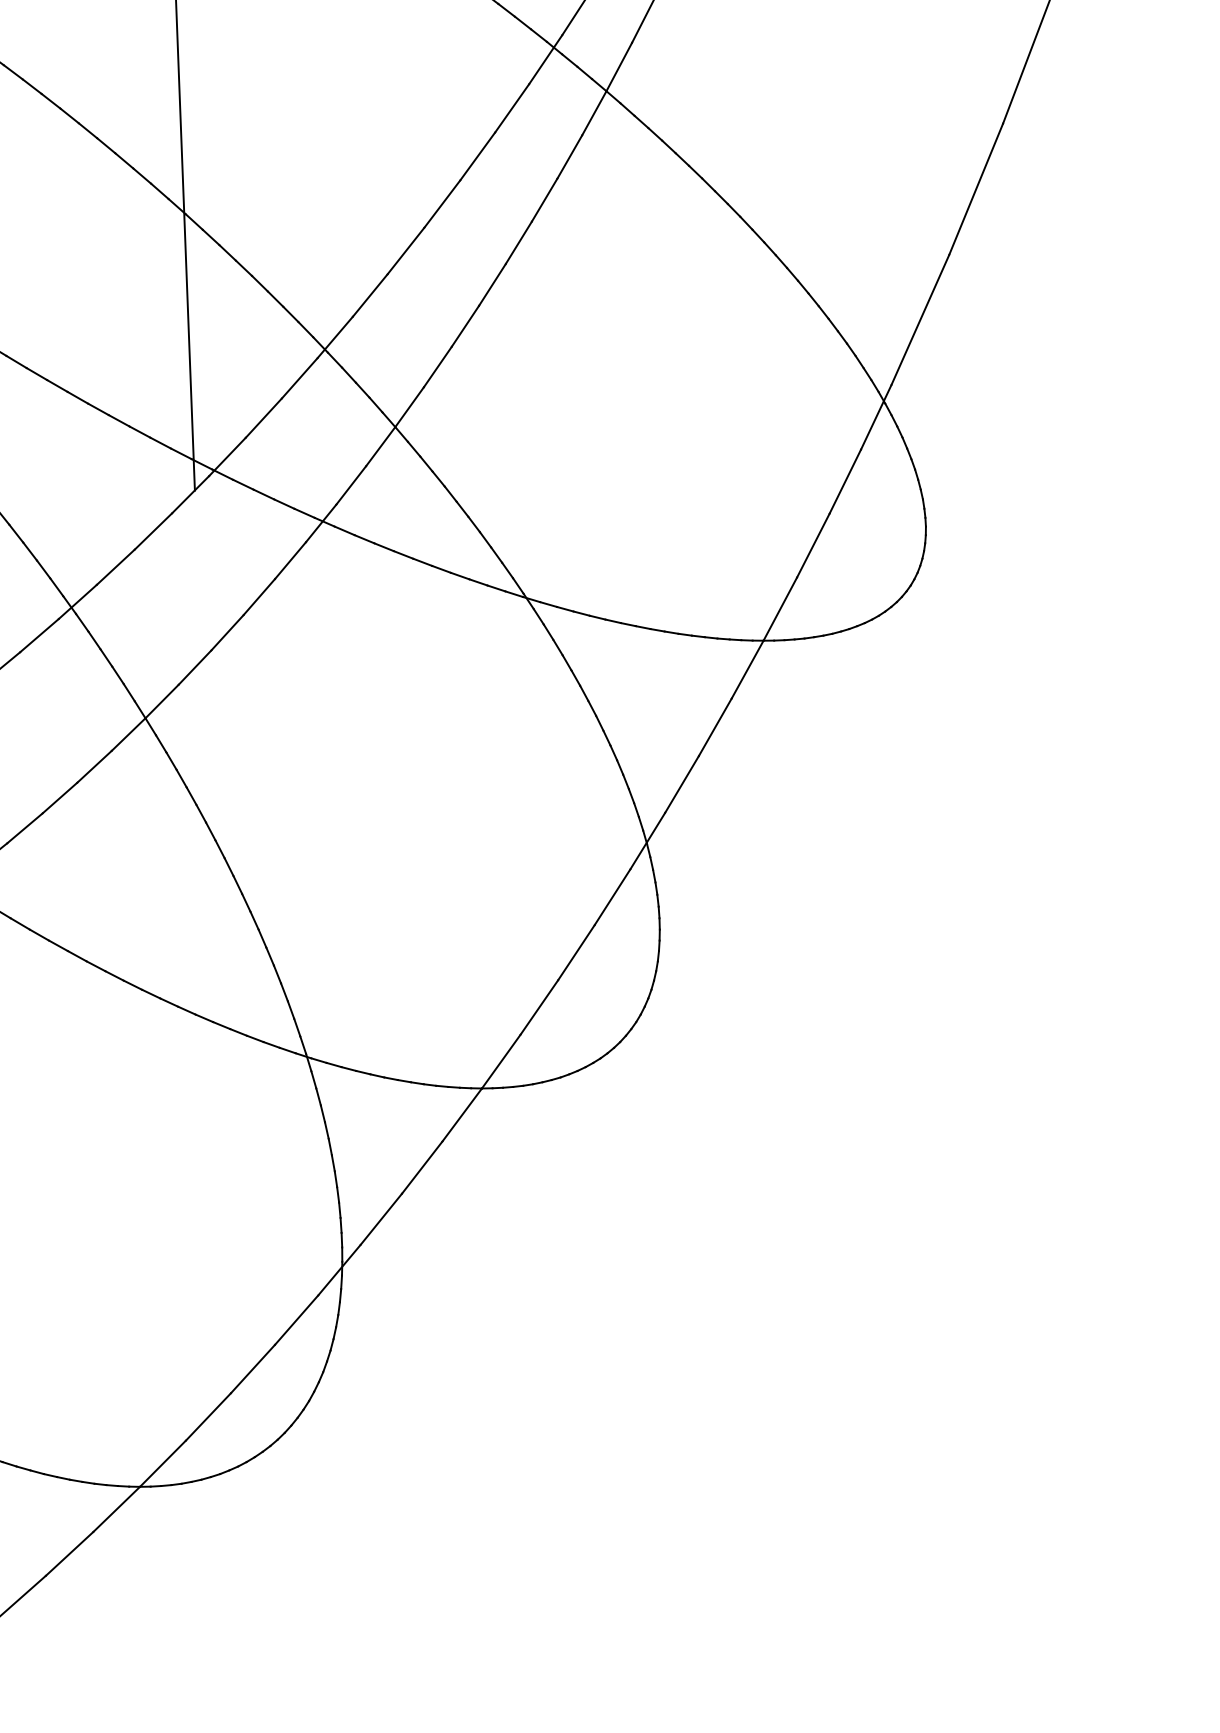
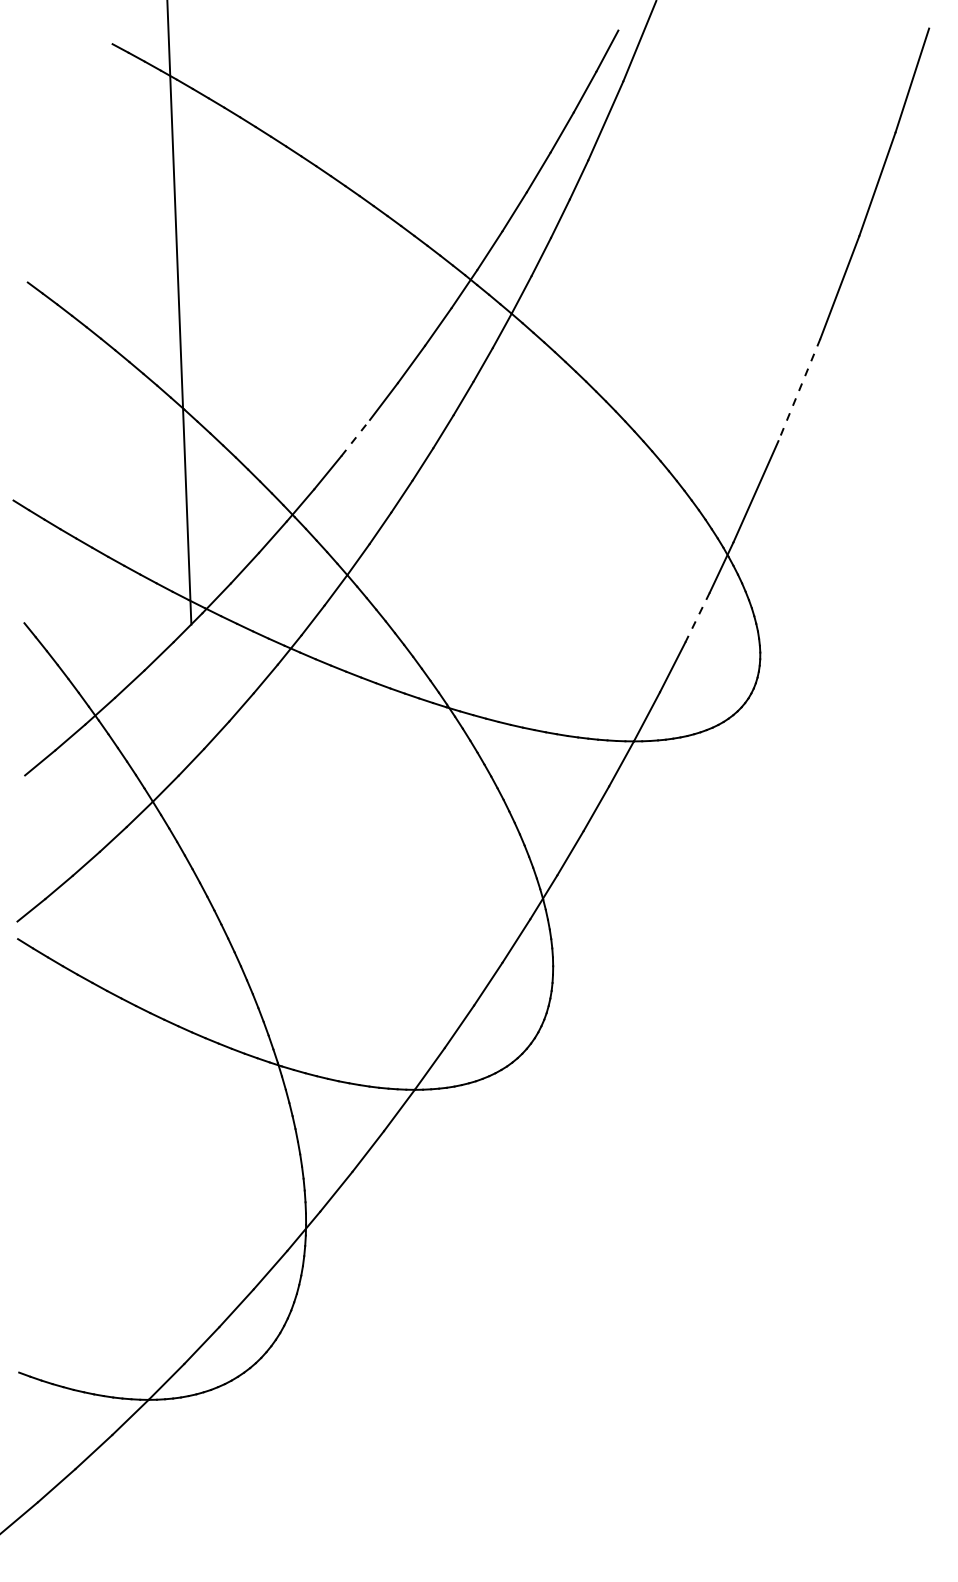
line: (976, 189) -> (799, 390), solid -> dashed
line: (405, 250) -> (355, 437), solid -> dashed
line: (845, 481) -> (697, 617), solid -> dashed

